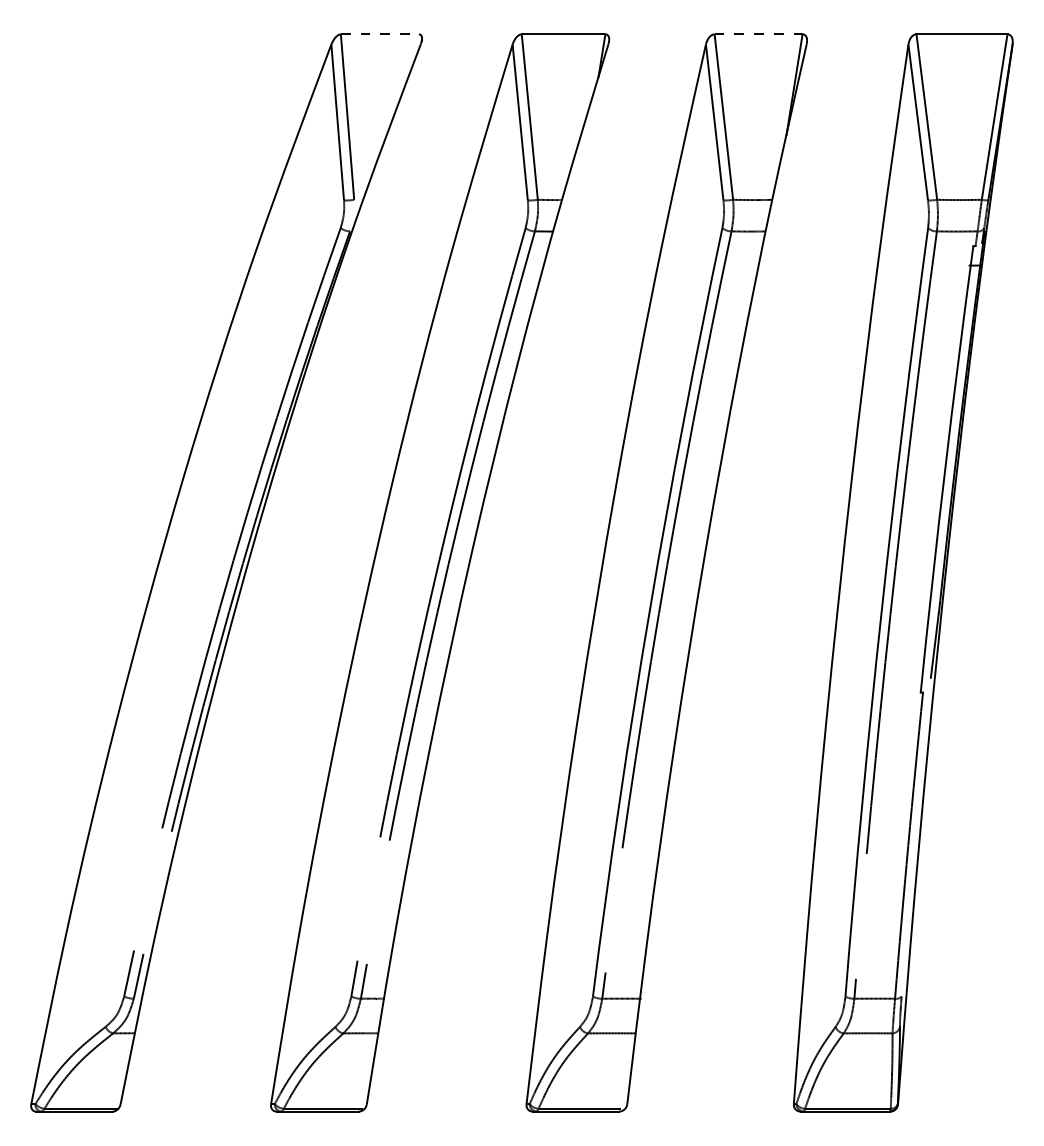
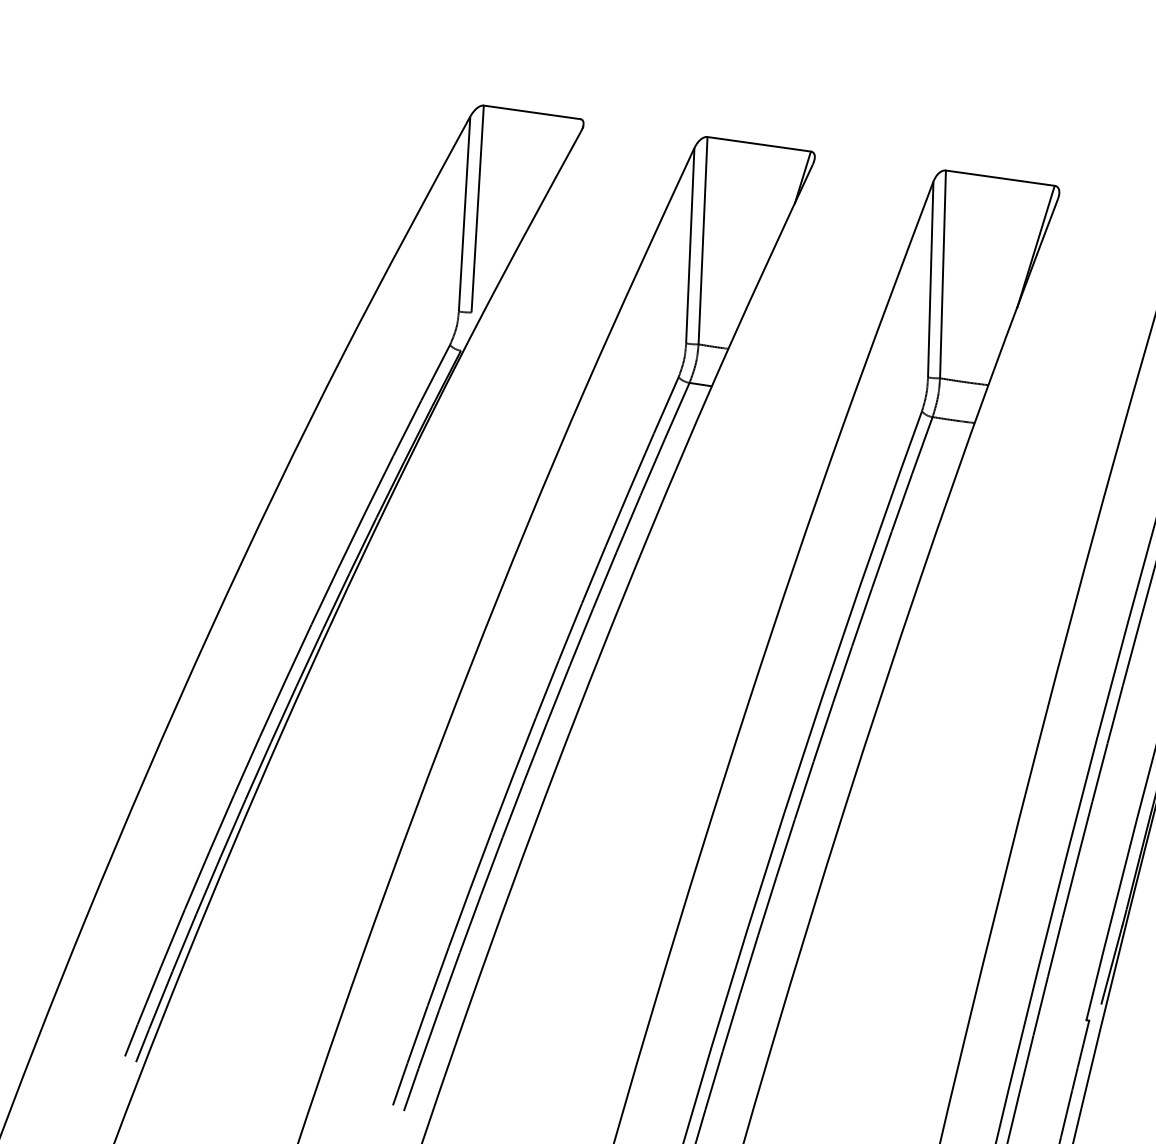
line: (380, 34) -> (532, 112), dashed -> solid
line: (758, 34) -> (1000, 178), dashed -> solid

